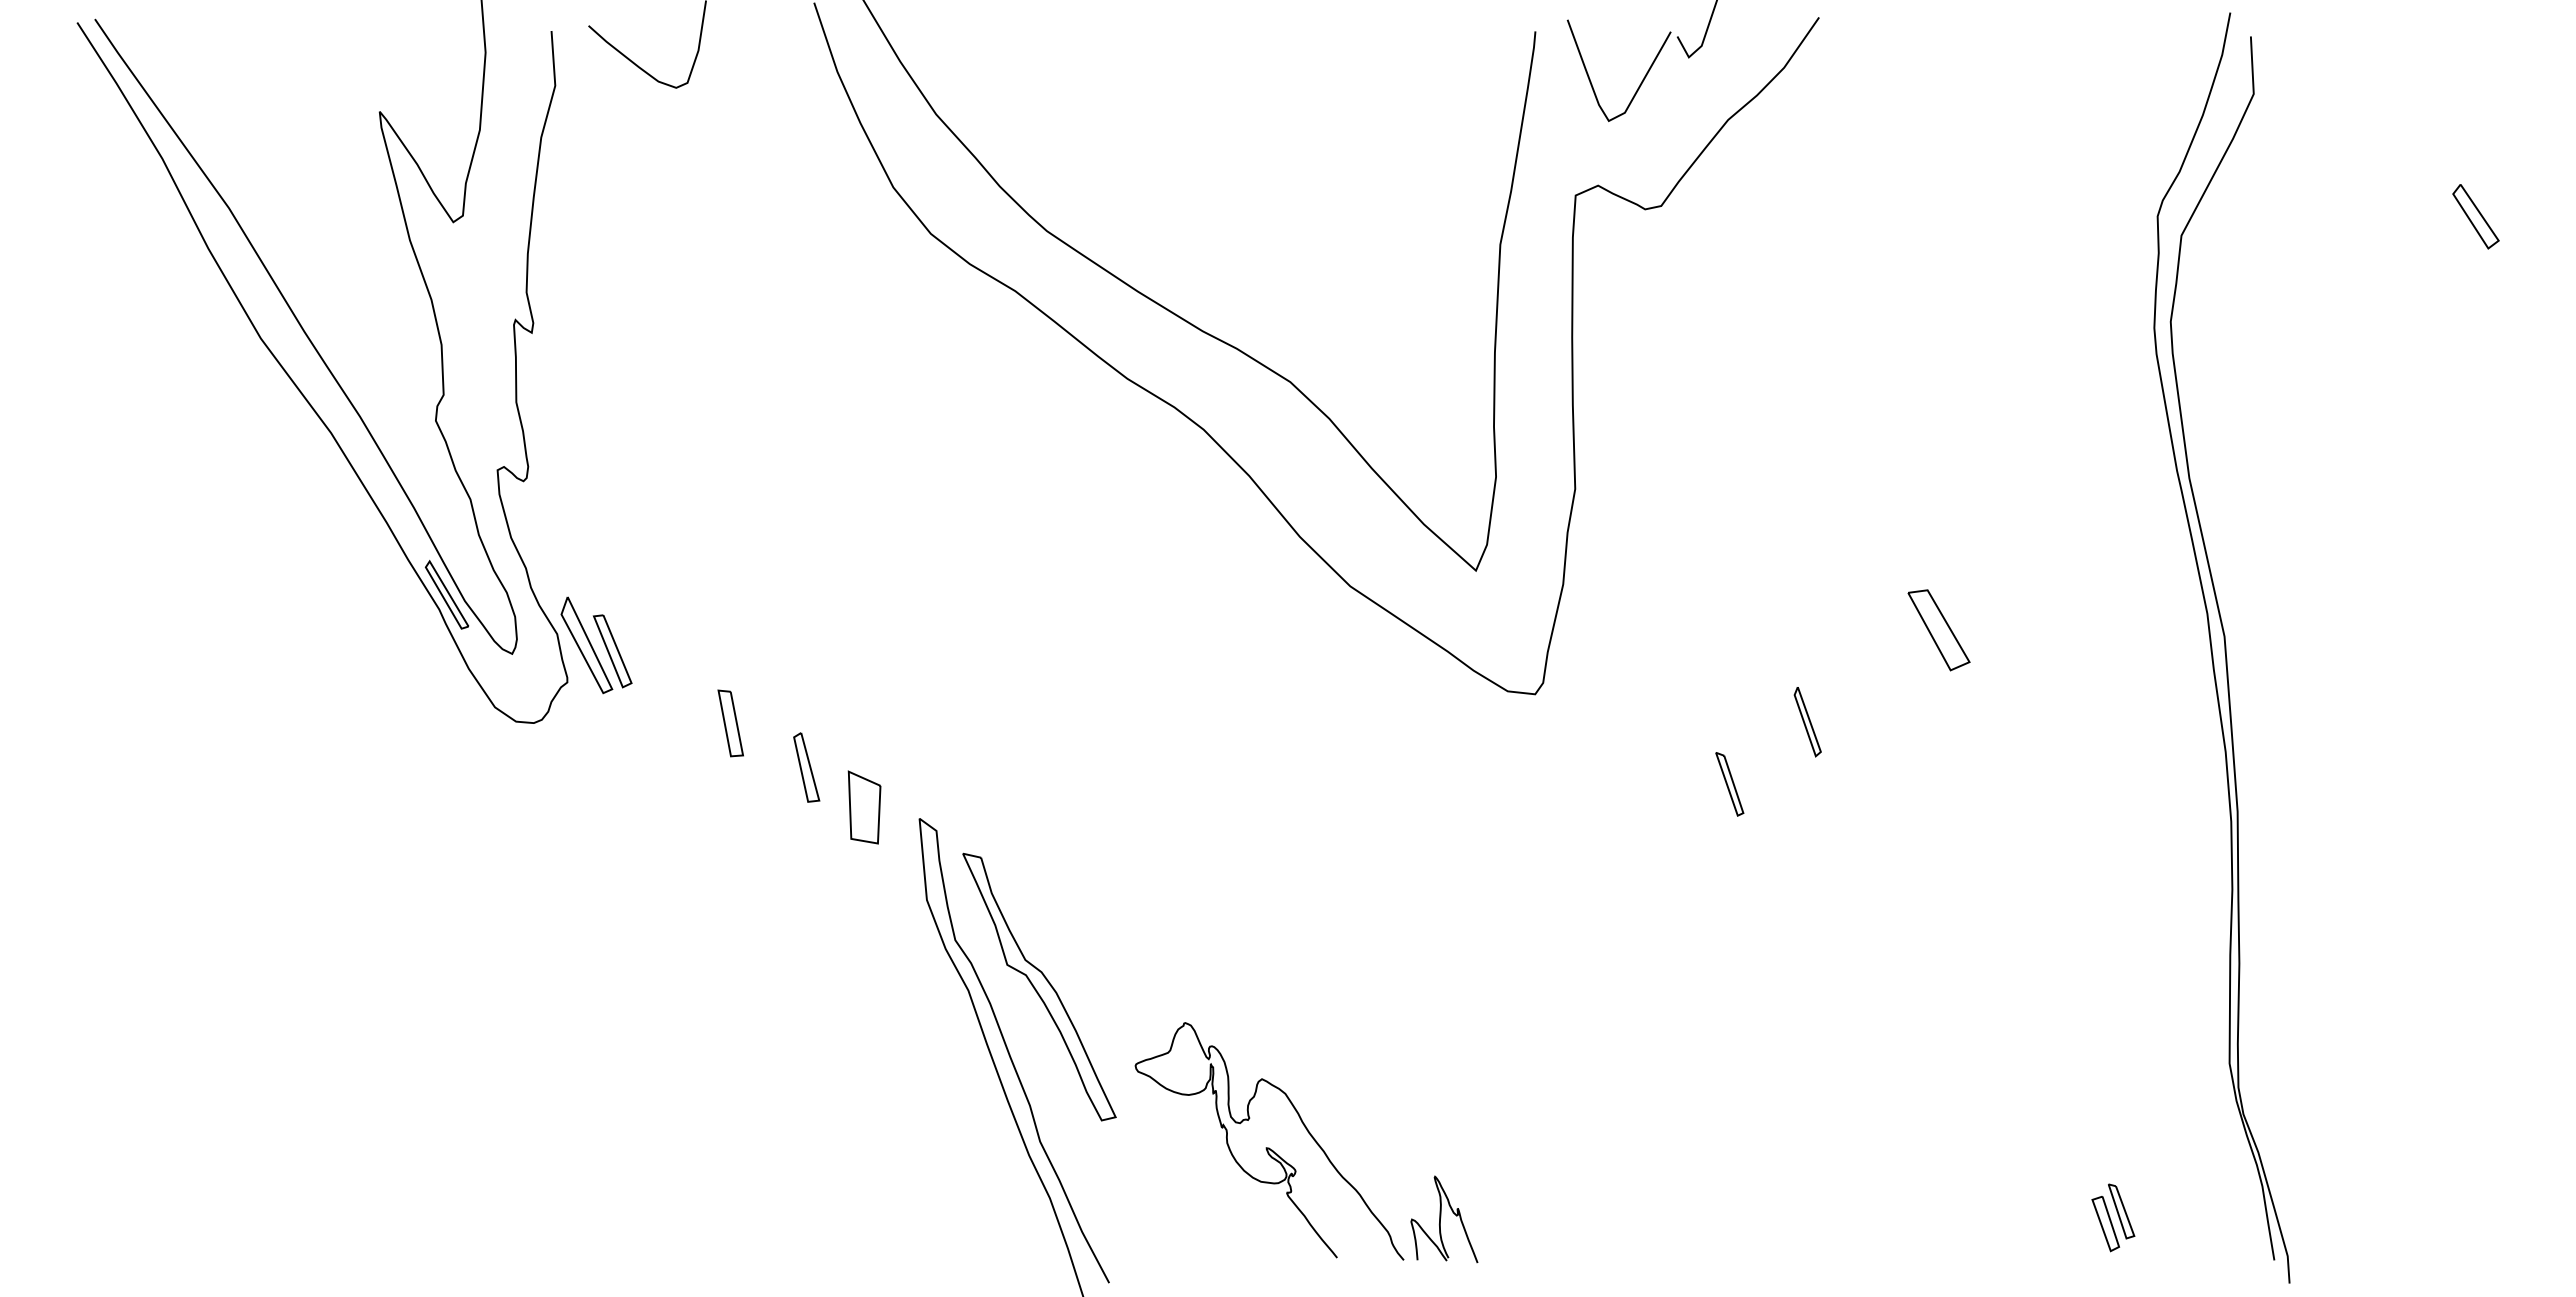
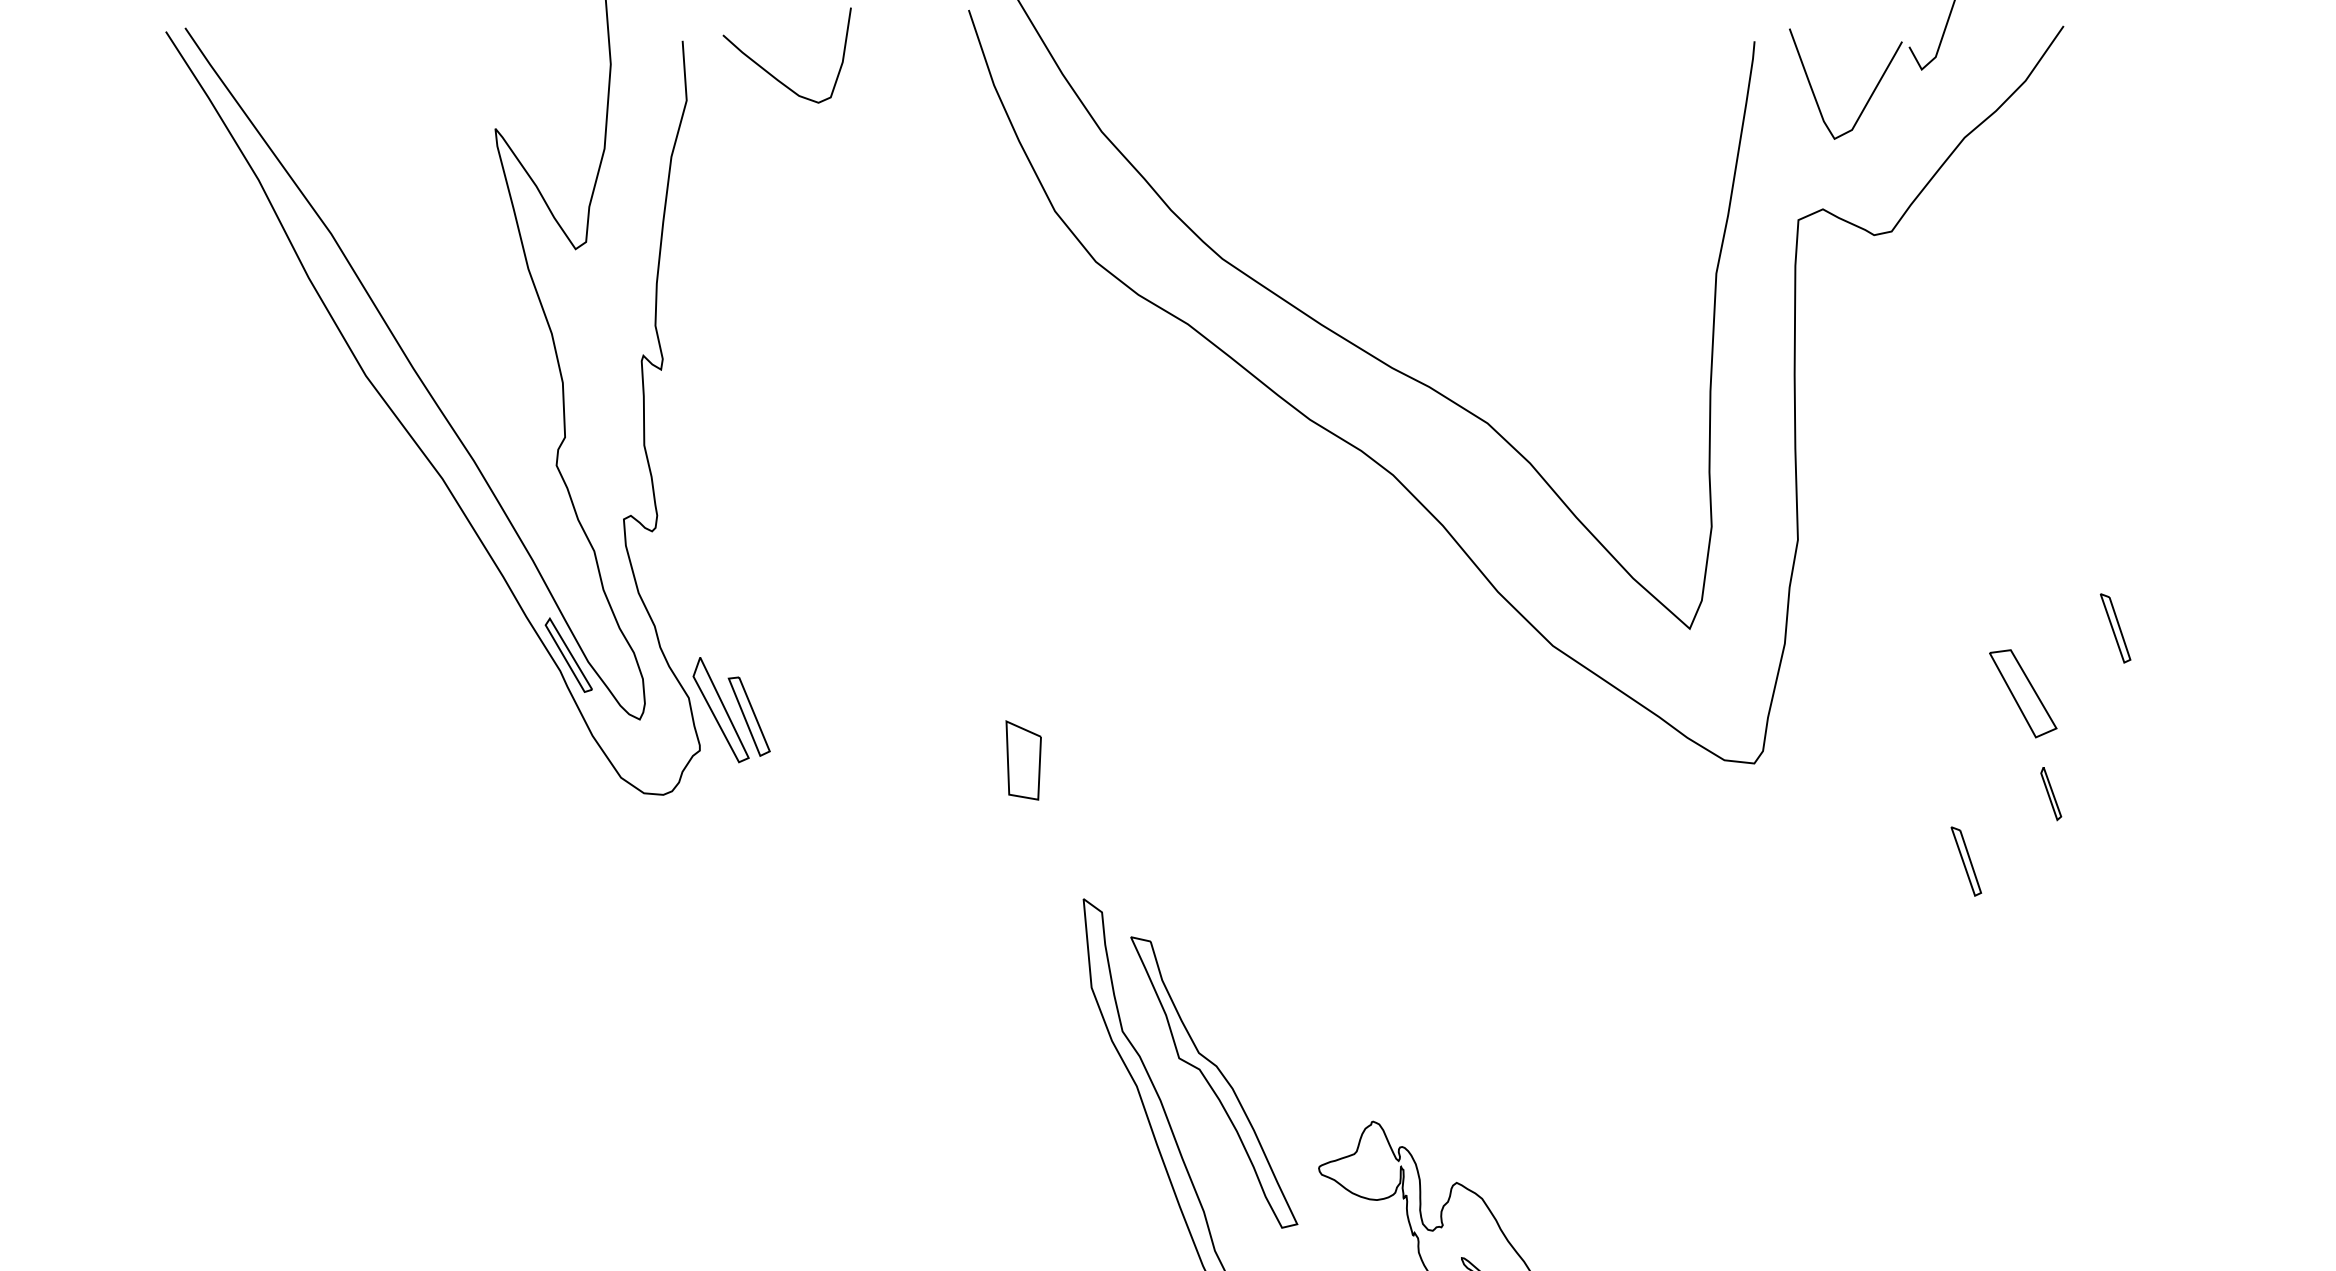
part: (1866, 570) -> (2115, 628), added
part: (1938, 630) -> (2022, 693), moved
part: (1807, 722) -> (2051, 794), size x0.7
part: (730, 723) -> (877, 795), removed
part: (806, 767) -> (960, 843), removed
part: (864, 807) -> (1023, 760), moved

